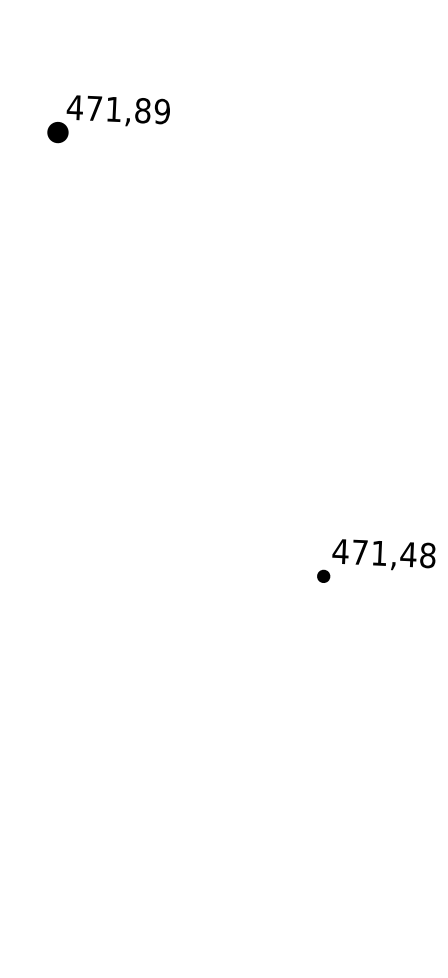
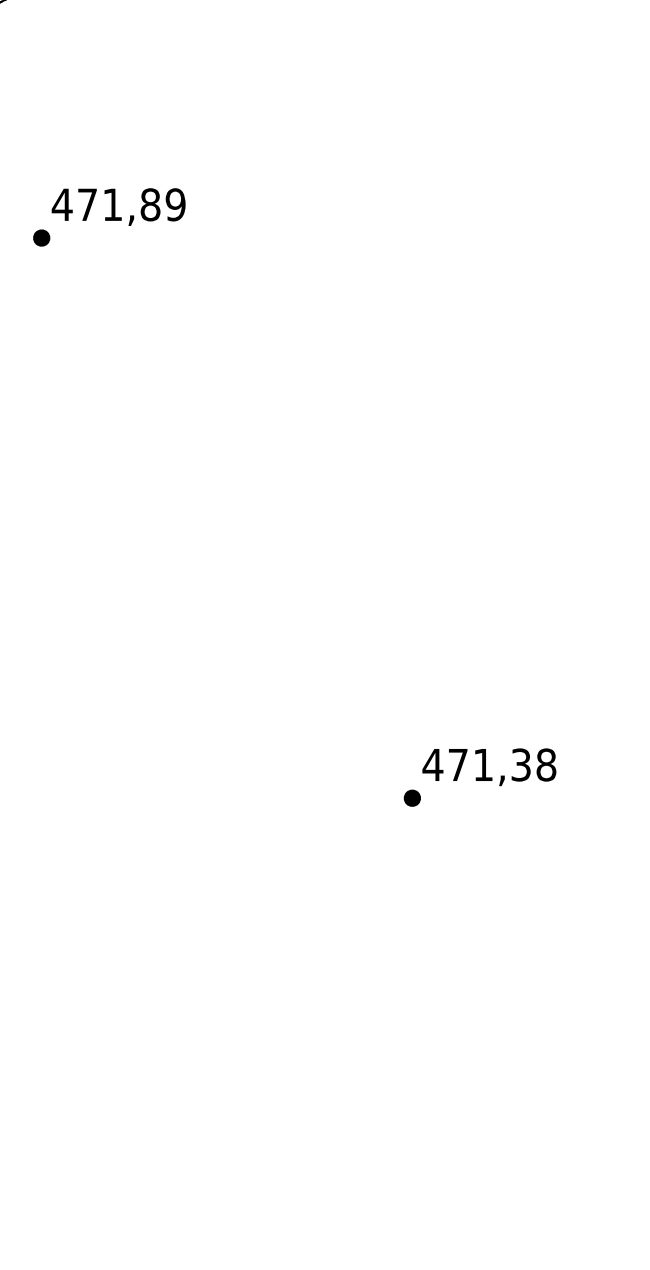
part: (57, 132) -> (41, 237), size x0.62
text: (408, 554) -> (520, 764), 471,48 -> 471,38

